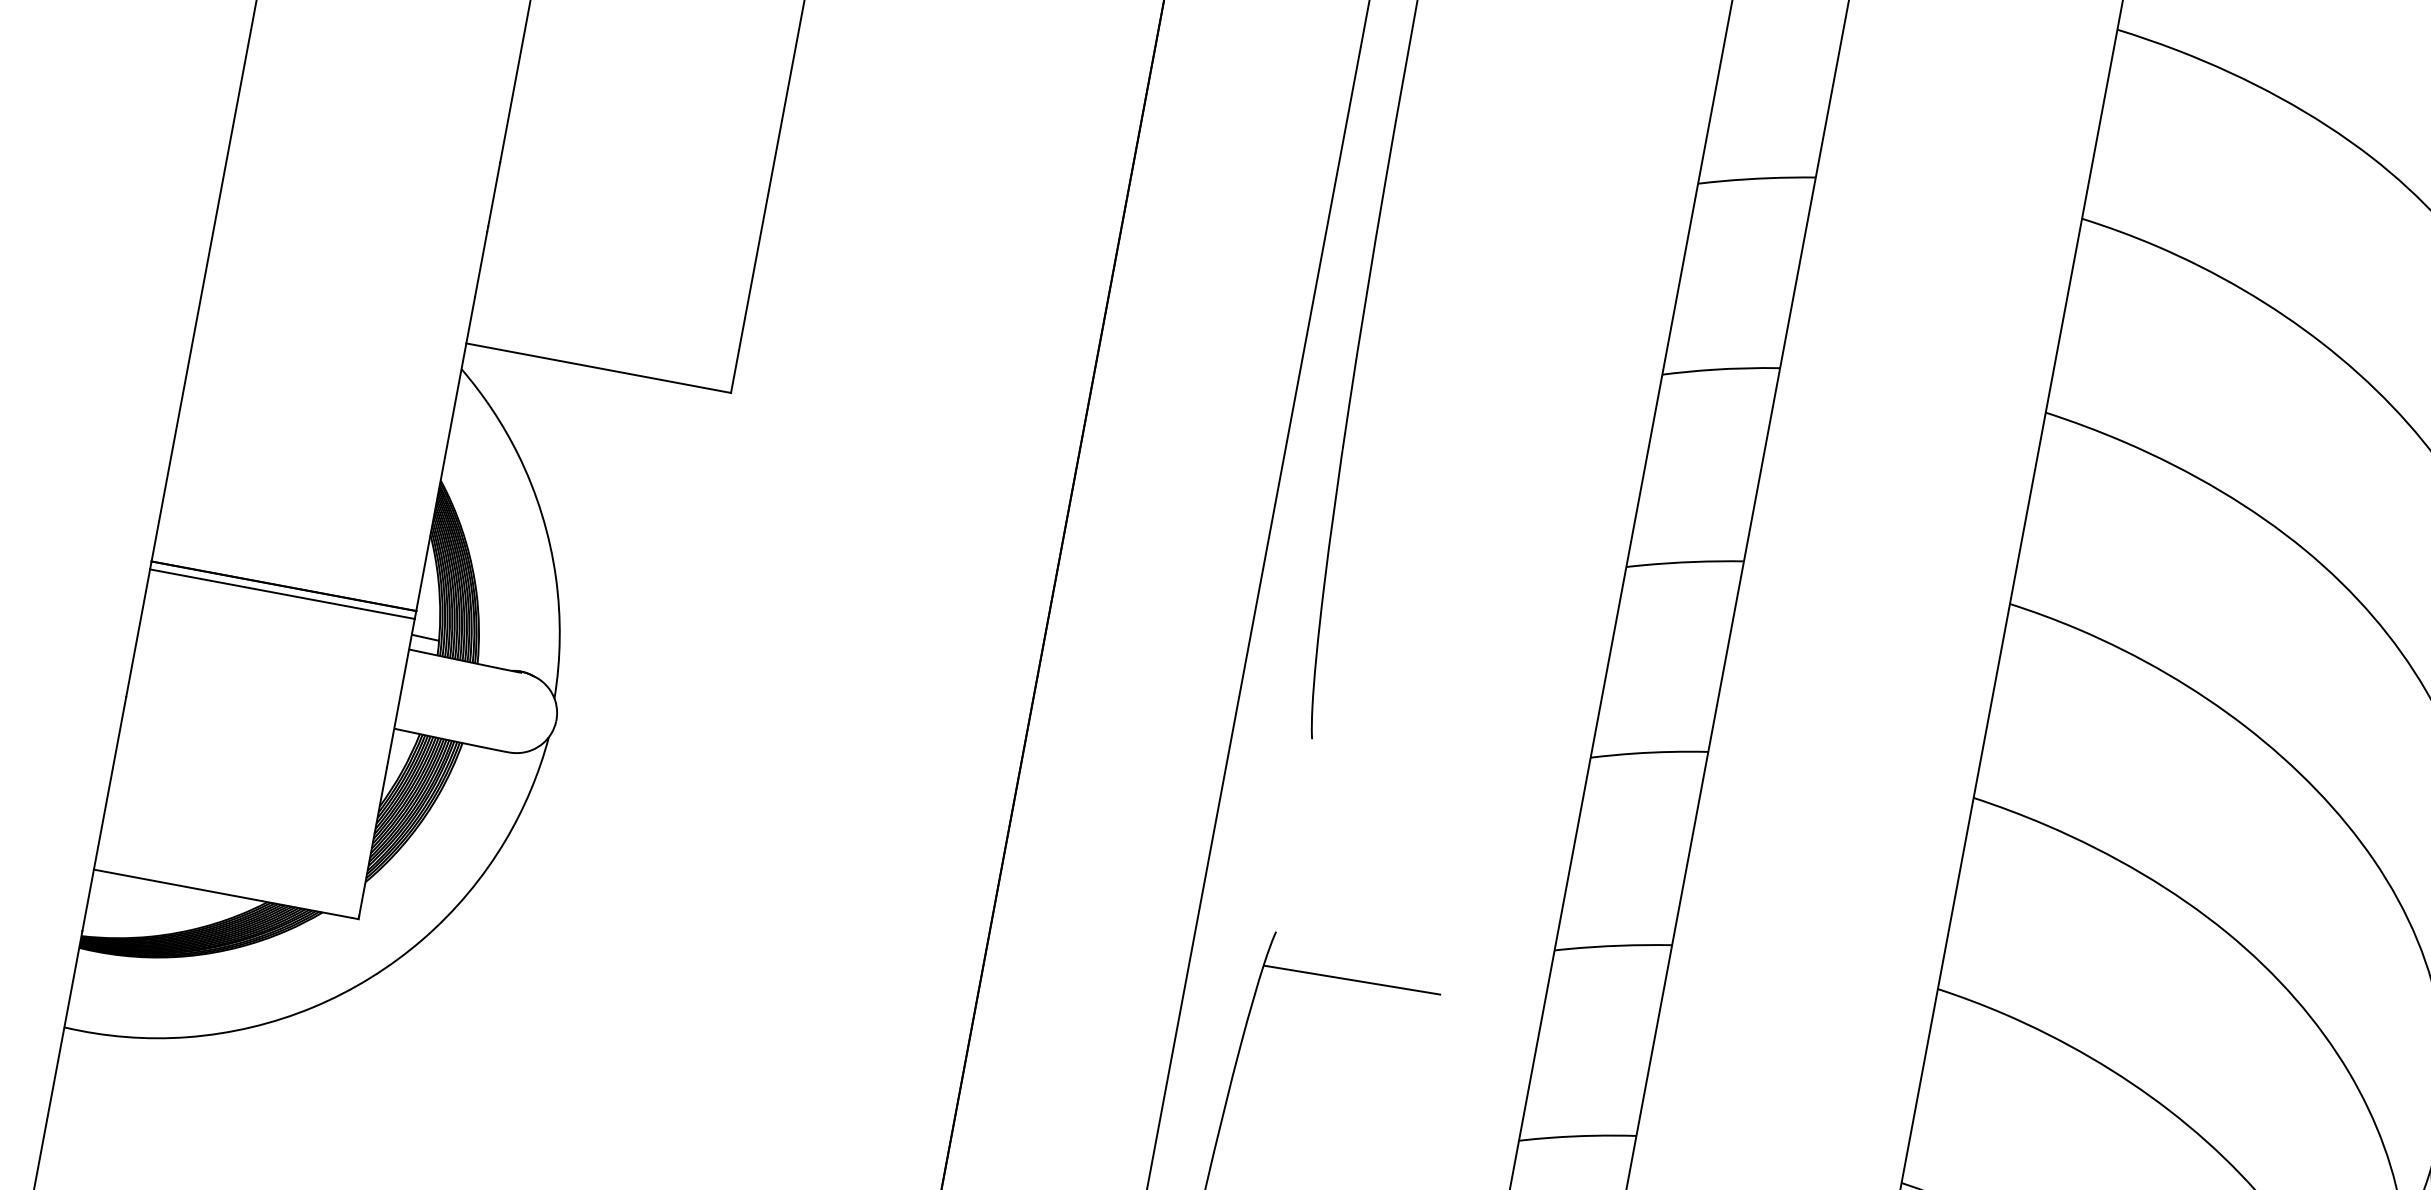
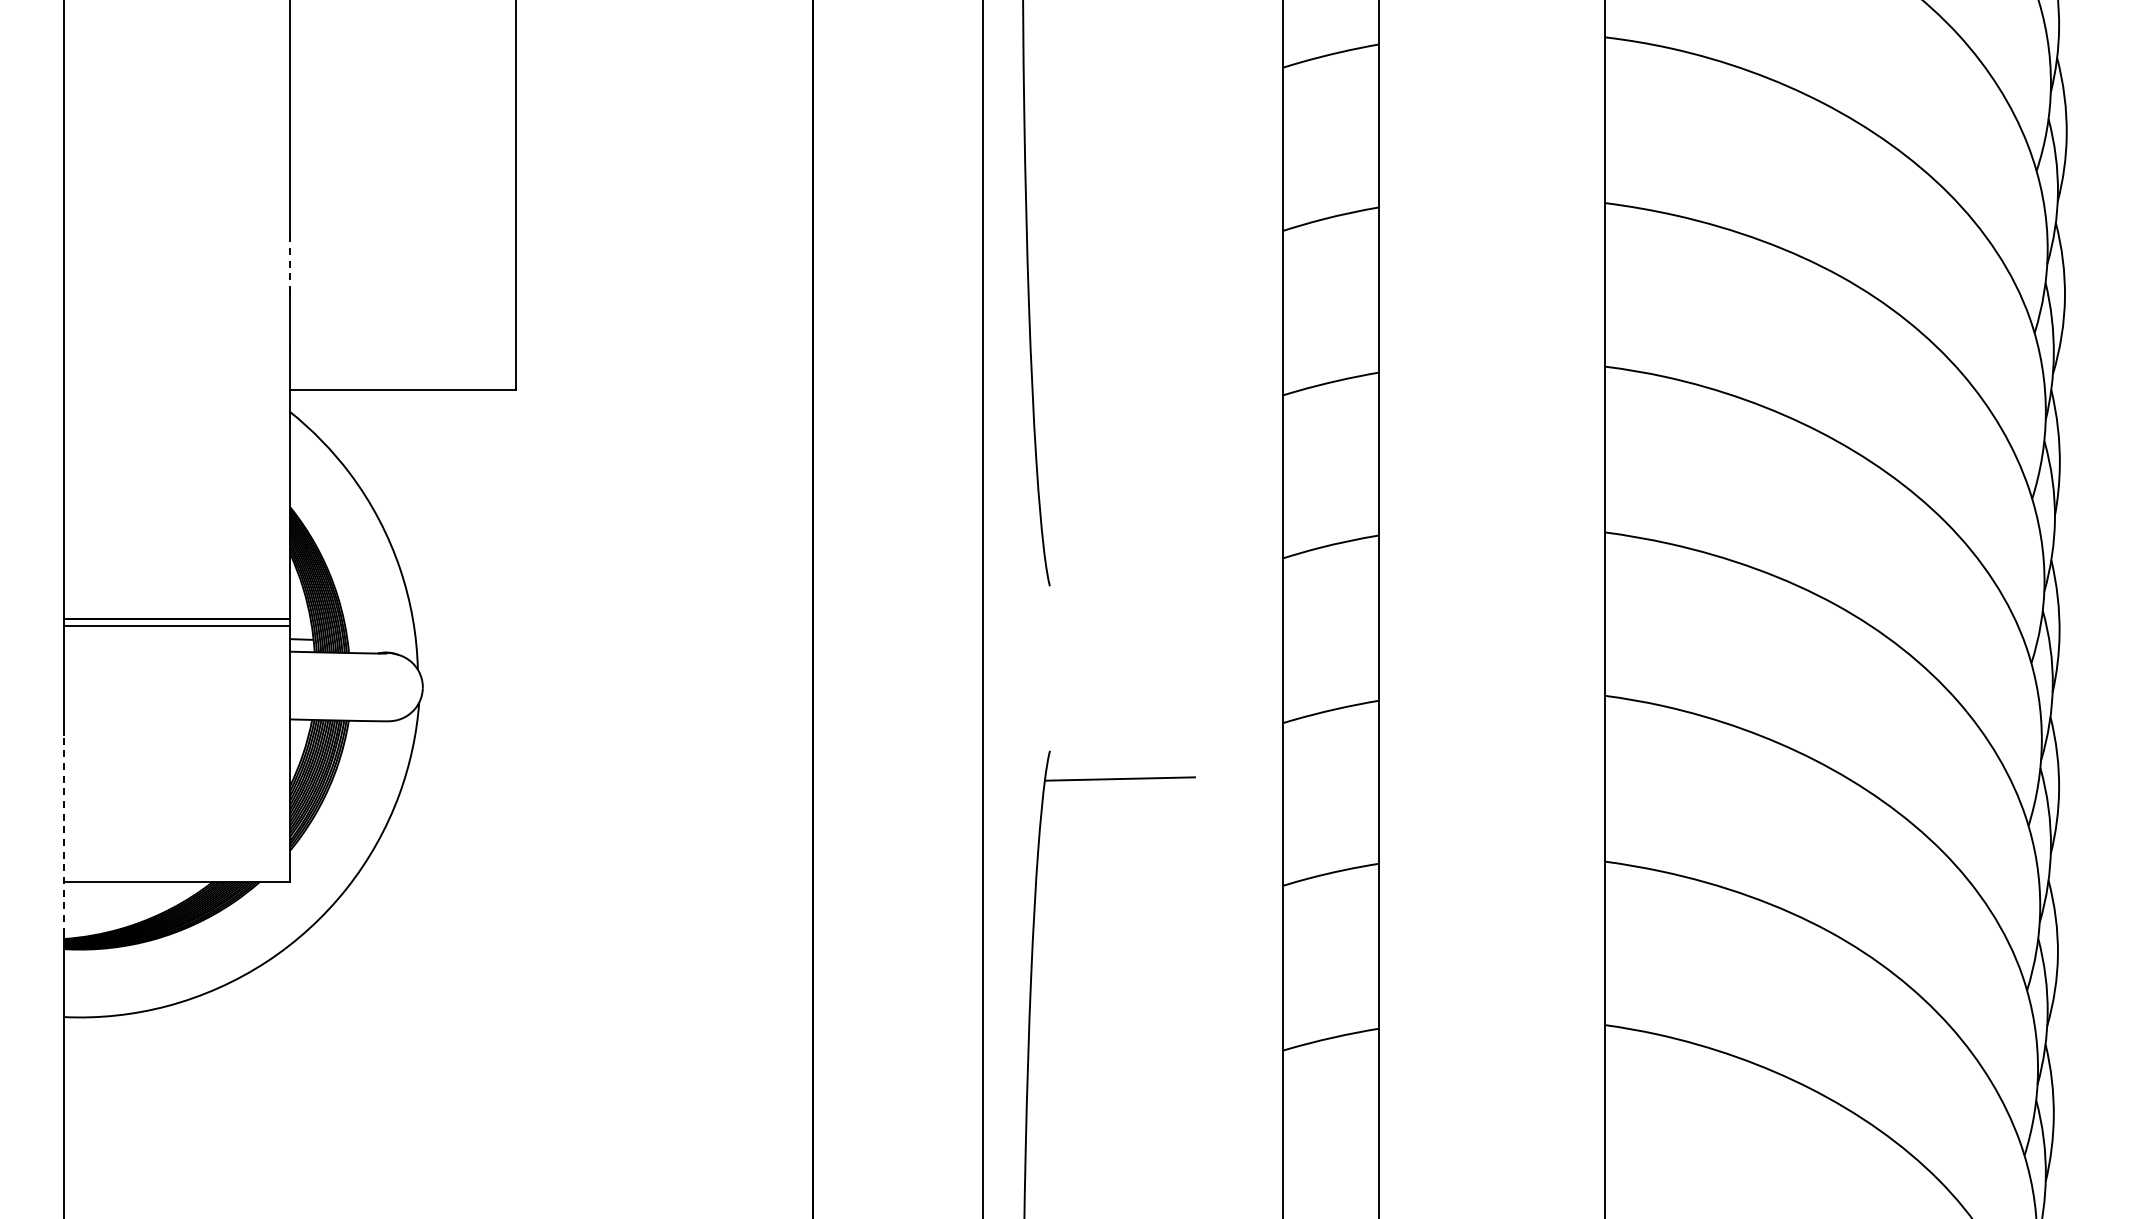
line: (494, 195) -> (290, 263), solid -> dashed
line: (103, 813) -> (63, 834), solid -> dashed

